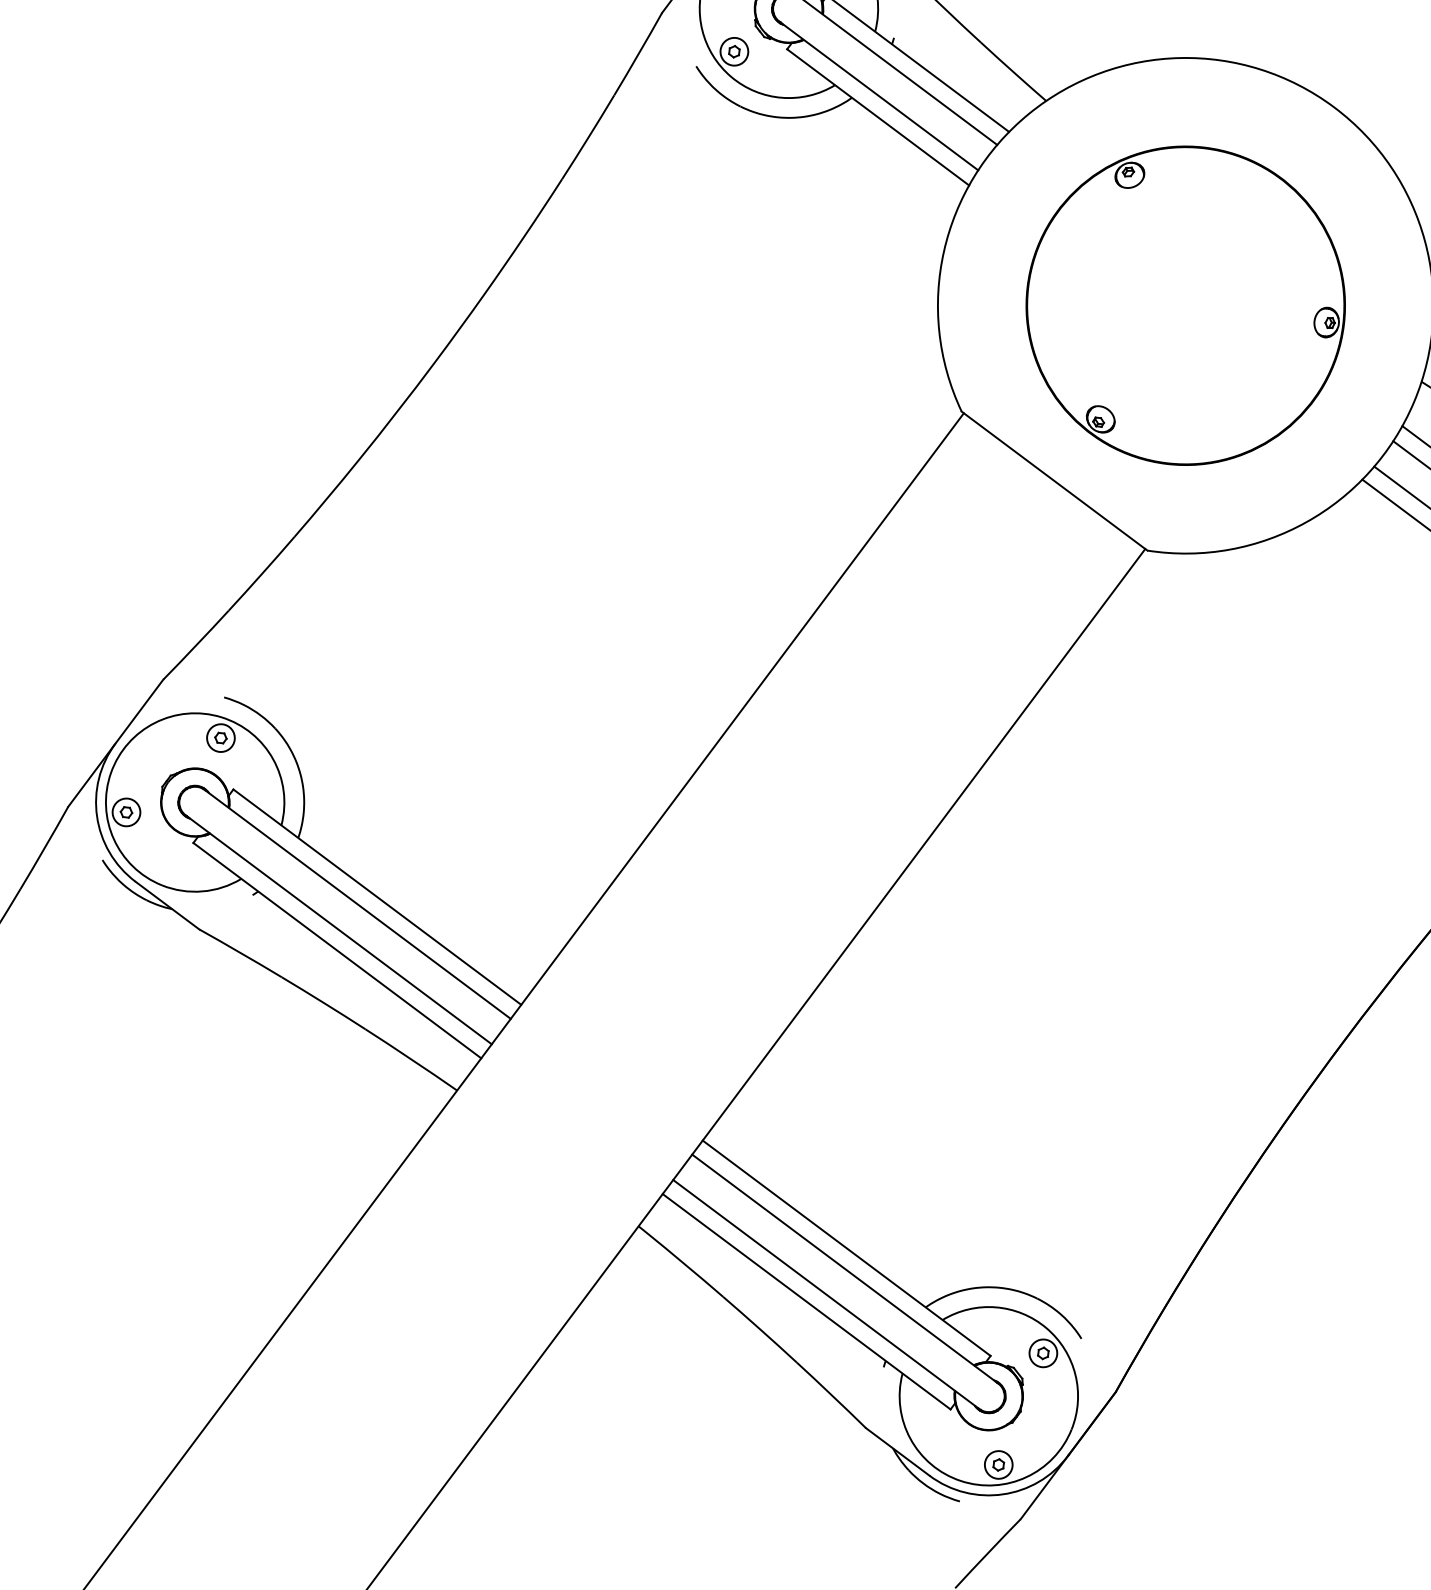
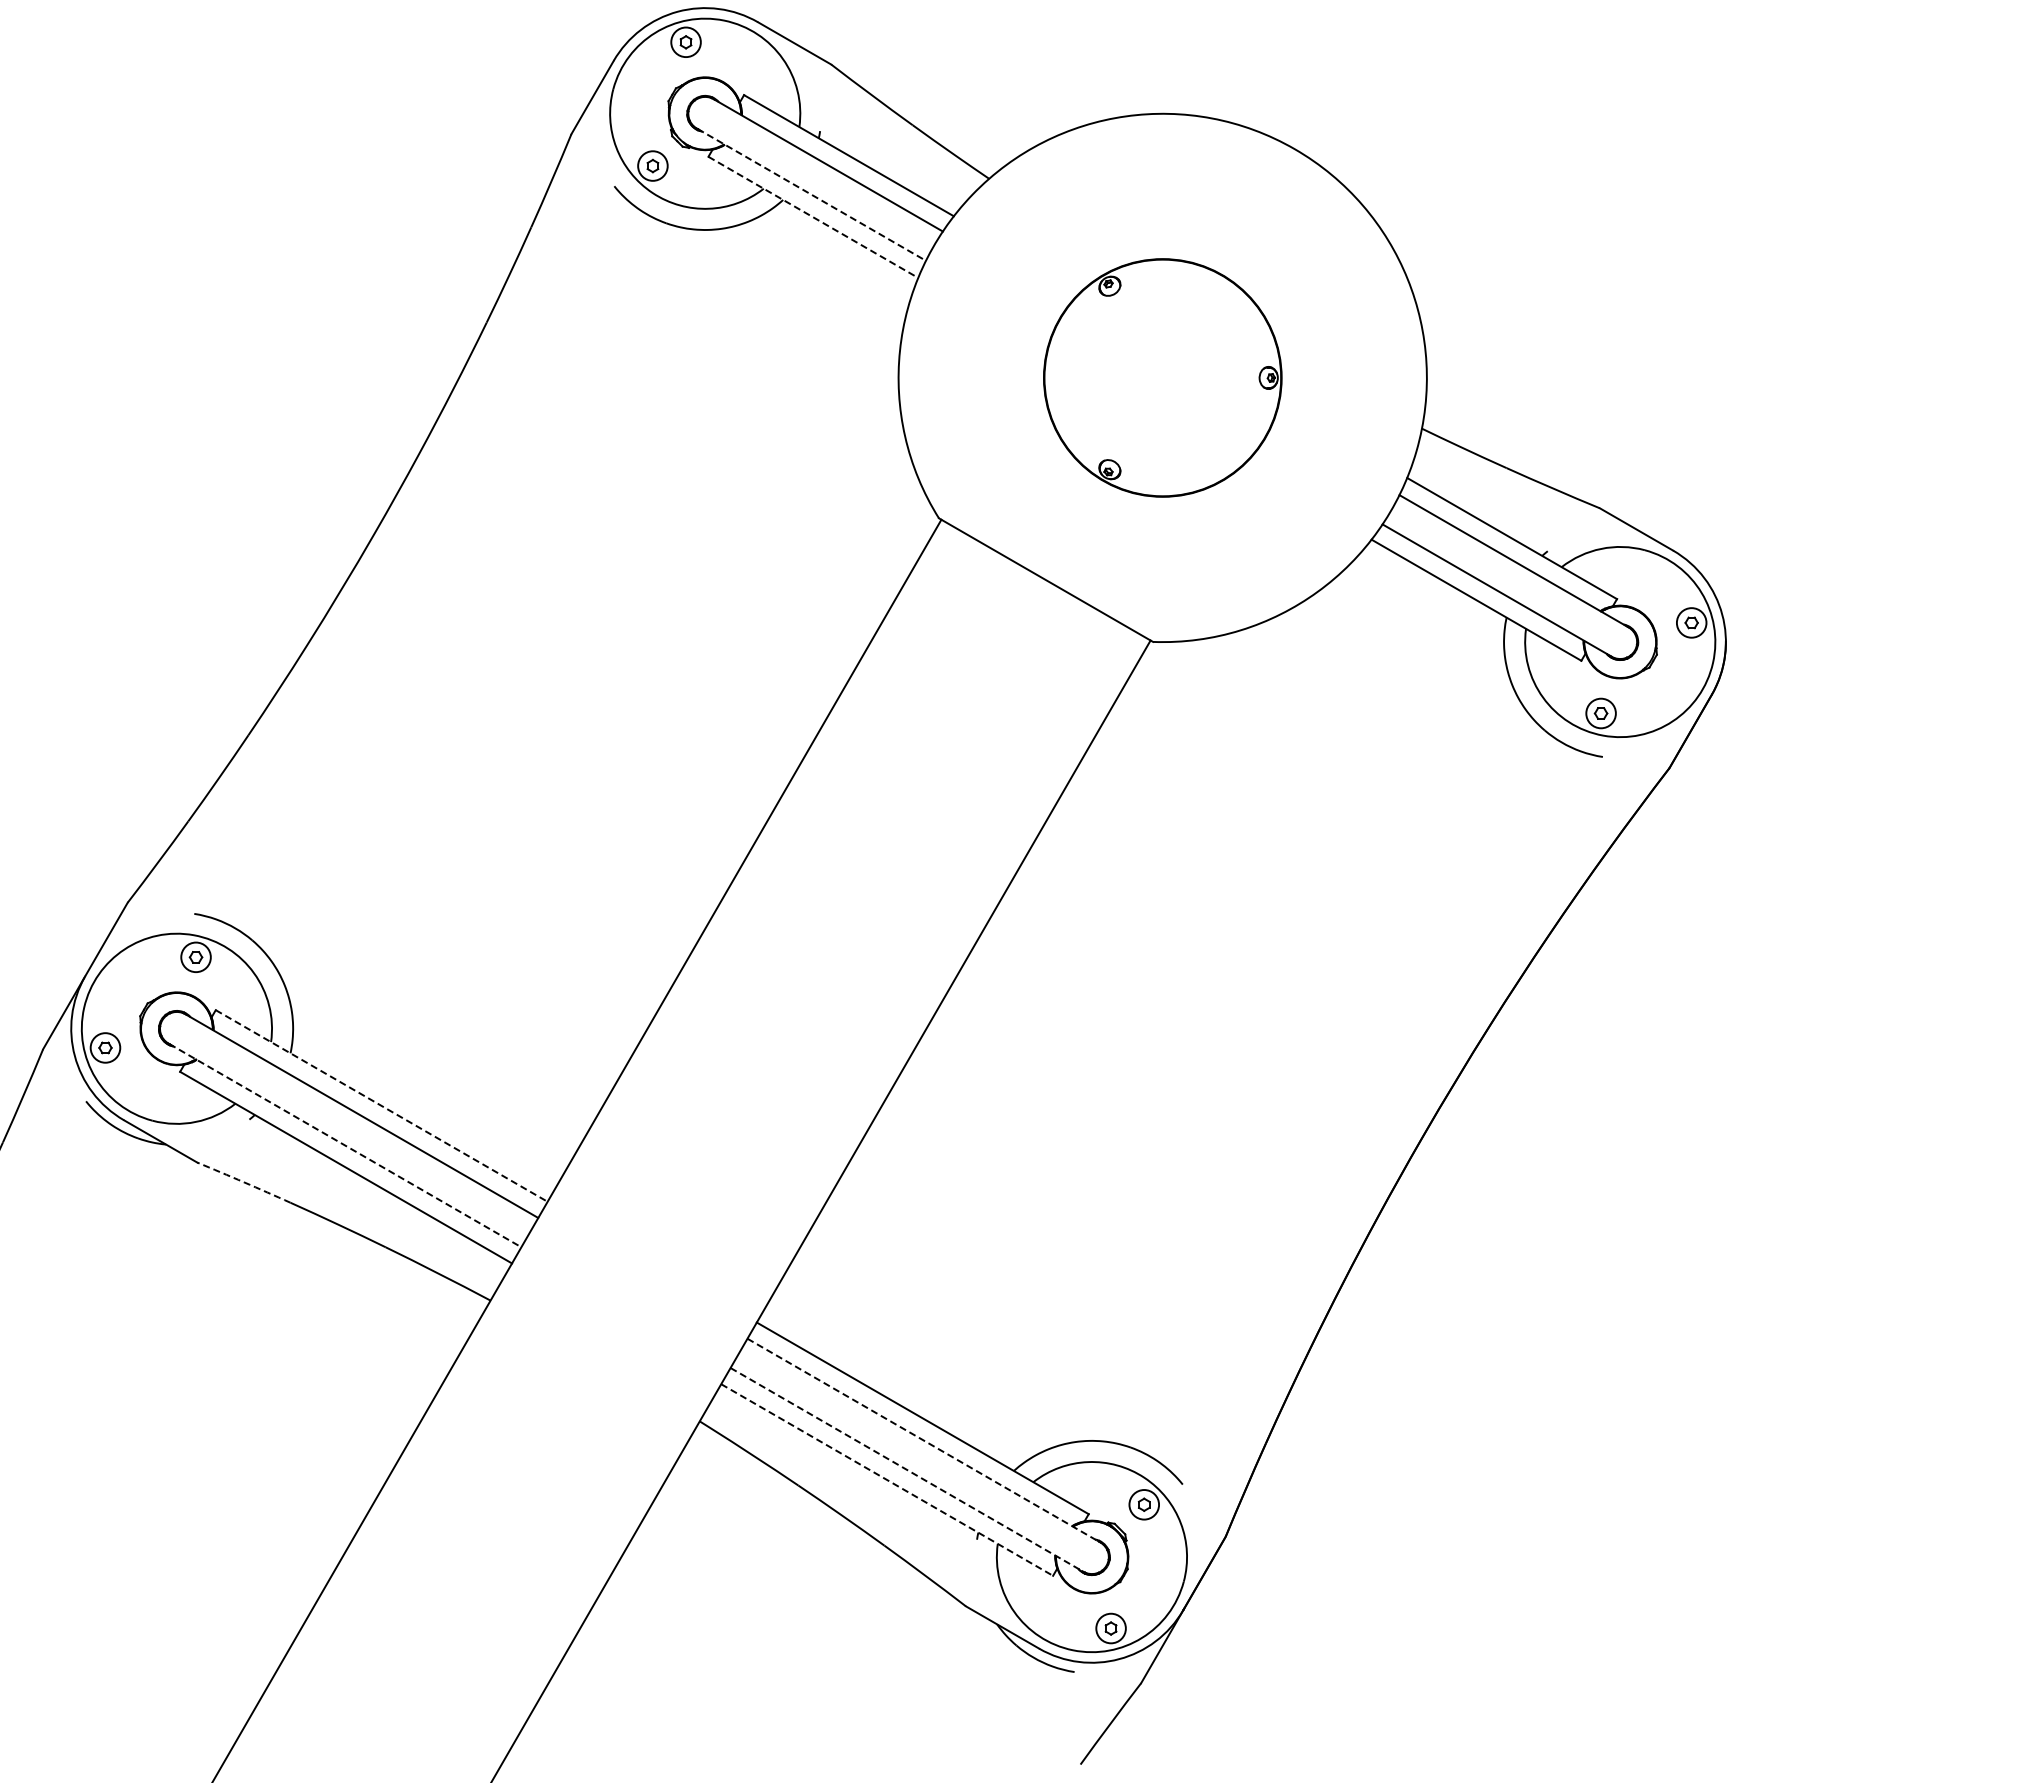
line: (878, 95) -> (811, 194), solid -> dashed
line: (878, 117) -> (813, 217), solid -> dashed
part: (1185, 305) -> (1162, 377), size x0.7
line: (377, 896) -> (381, 1105), solid -> dashed
line: (339, 929) -> (345, 1145), solid -> dashed
arc: (241, 953) -> (244, 1182), solid -> dashed
line: (844, 1268) -> (923, 1440), solid -> dashed
line: (825, 1294) -> (906, 1469), solid -> dashed
line: (806, 1302) -> (887, 1480), solid -> dashed

